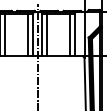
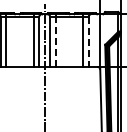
line: (46, 34) -> (55, 41), solid -> dashed
line: (74, 35) -> (88, 42), solid -> dashed

